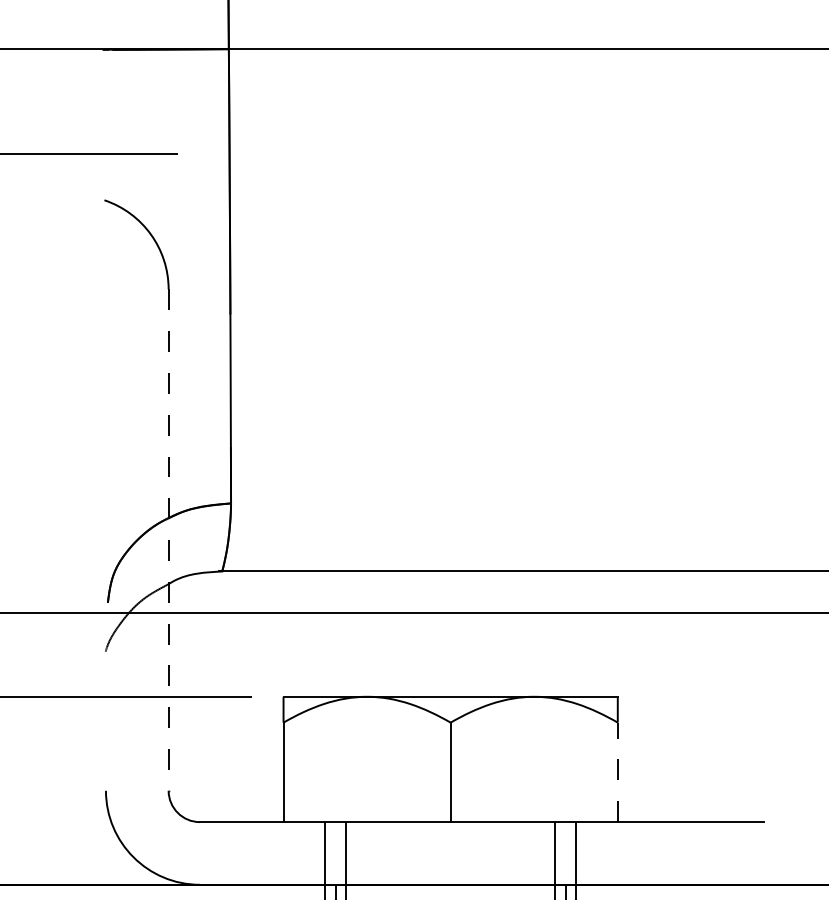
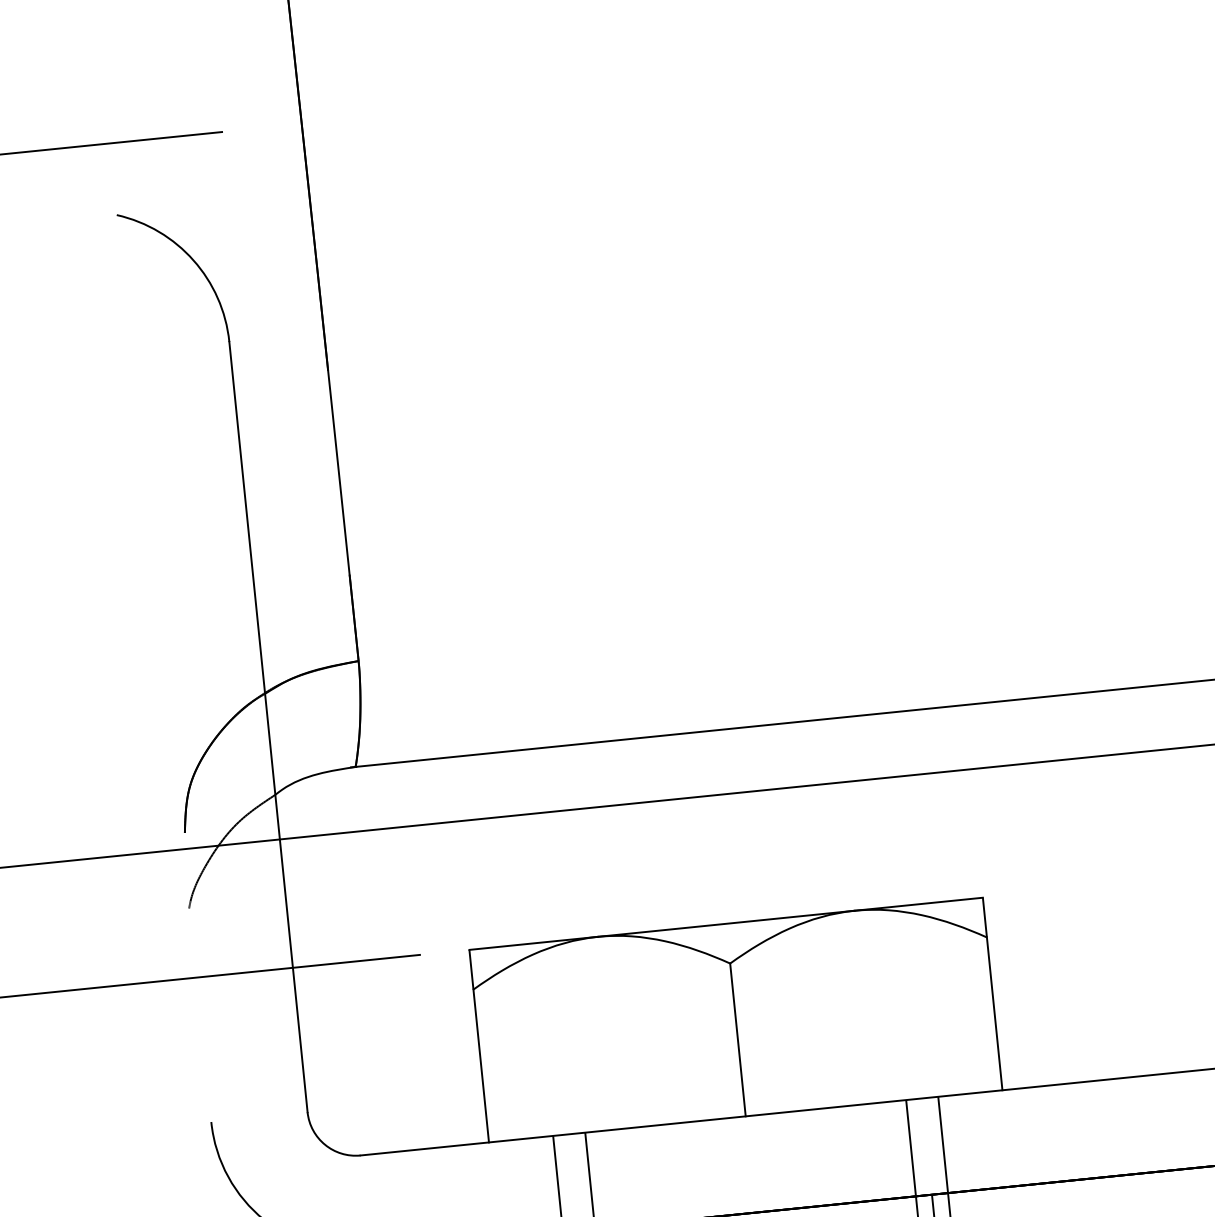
line: (168, 540) -> (268, 727), dashed -> solid
line: (617, 772) -> (994, 1014), dashed -> solid

